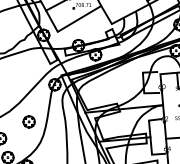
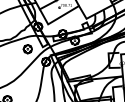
part: (28, 121) -> (27, 48), moved

